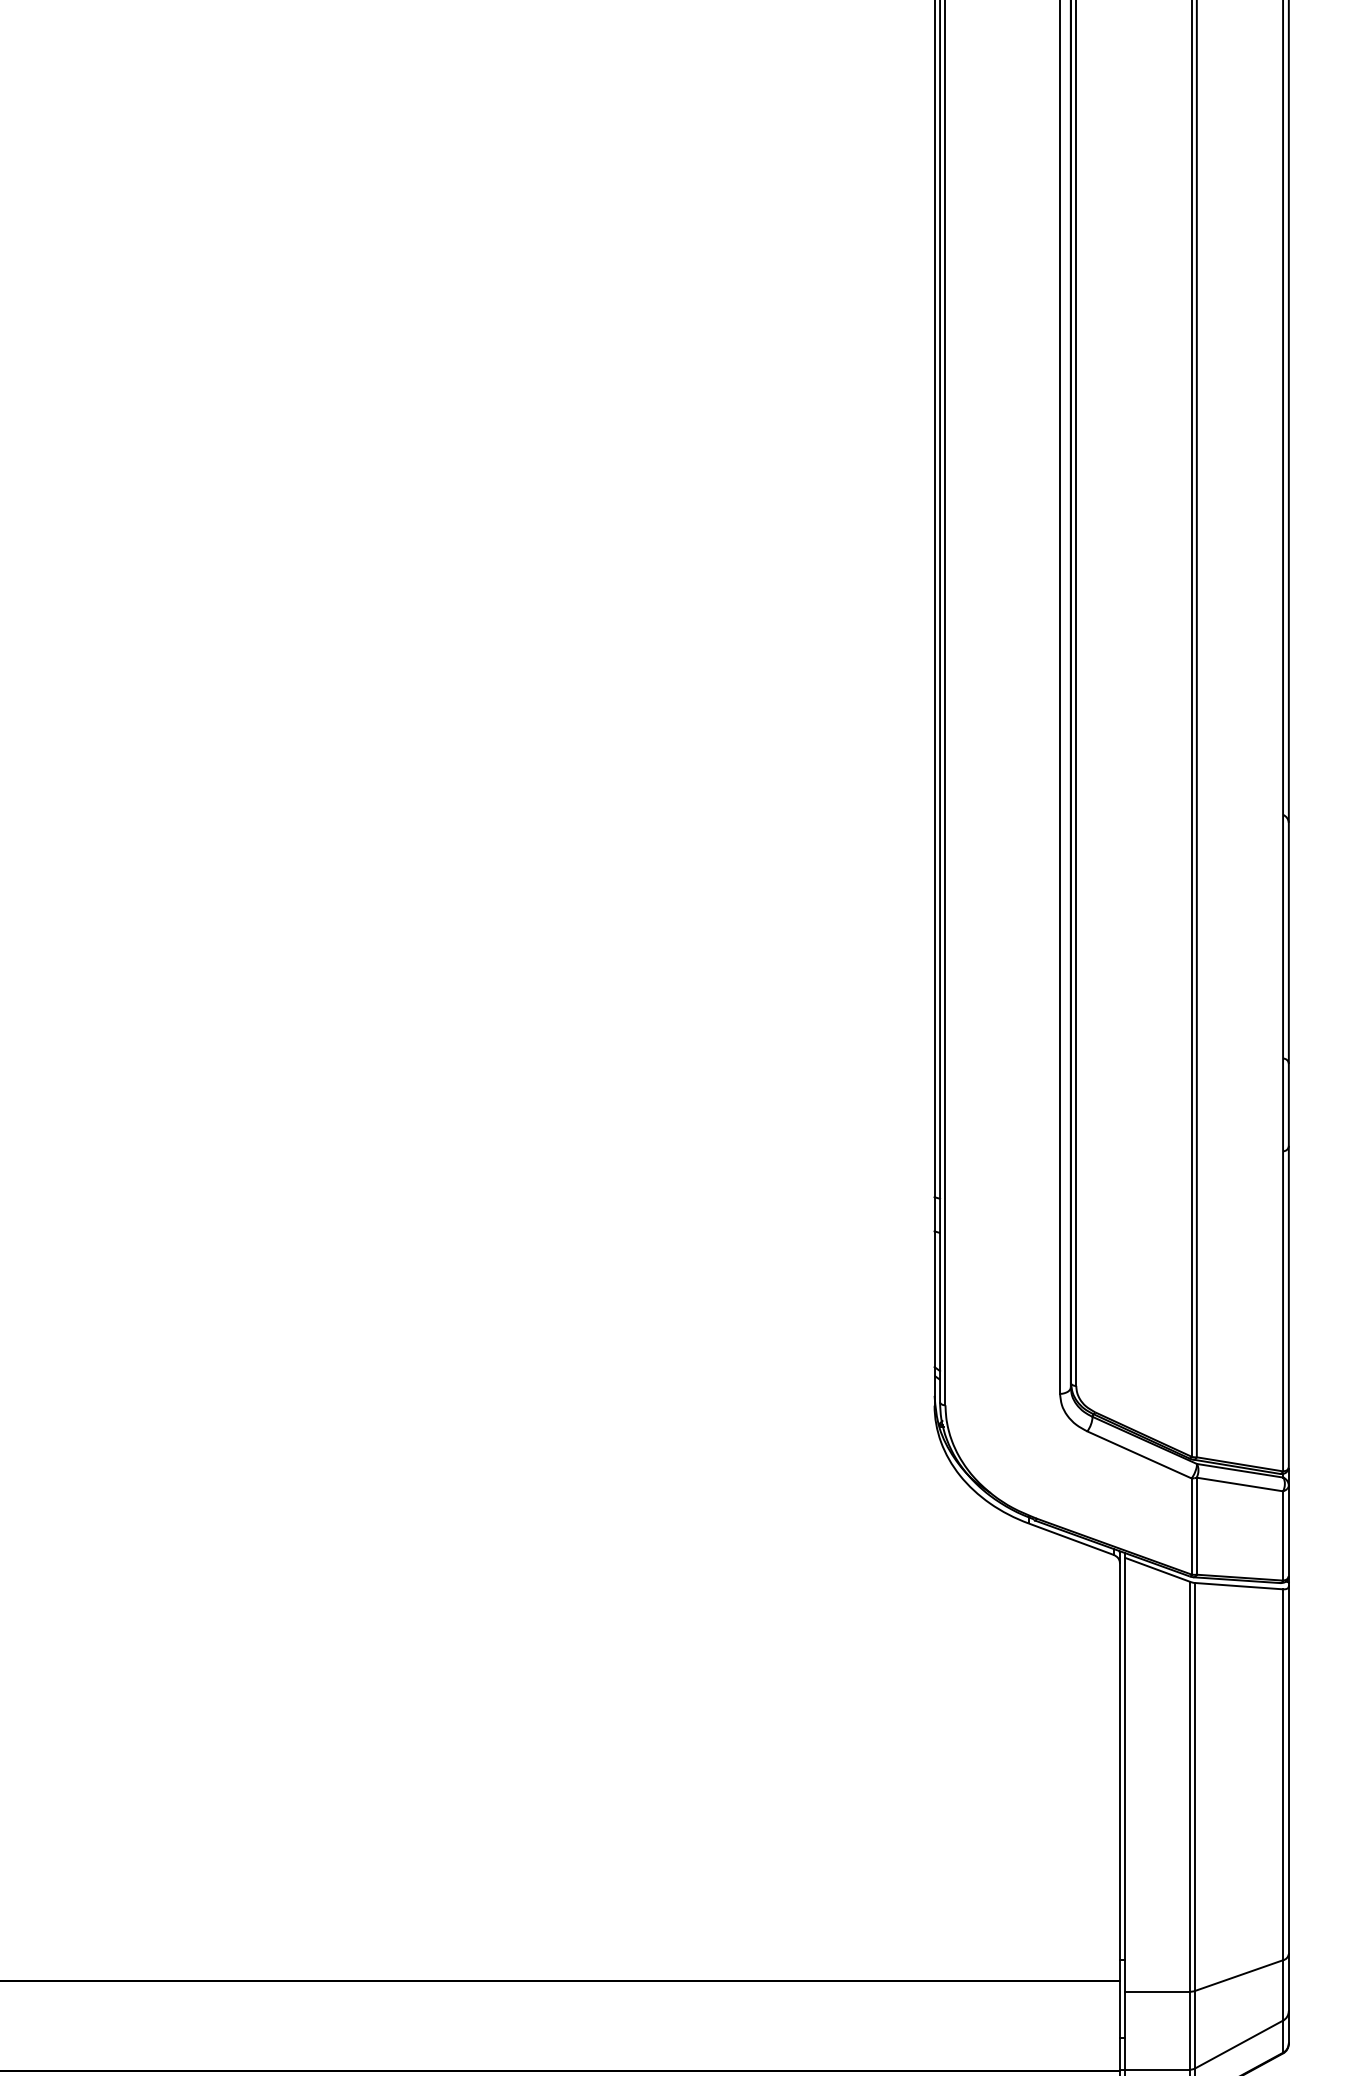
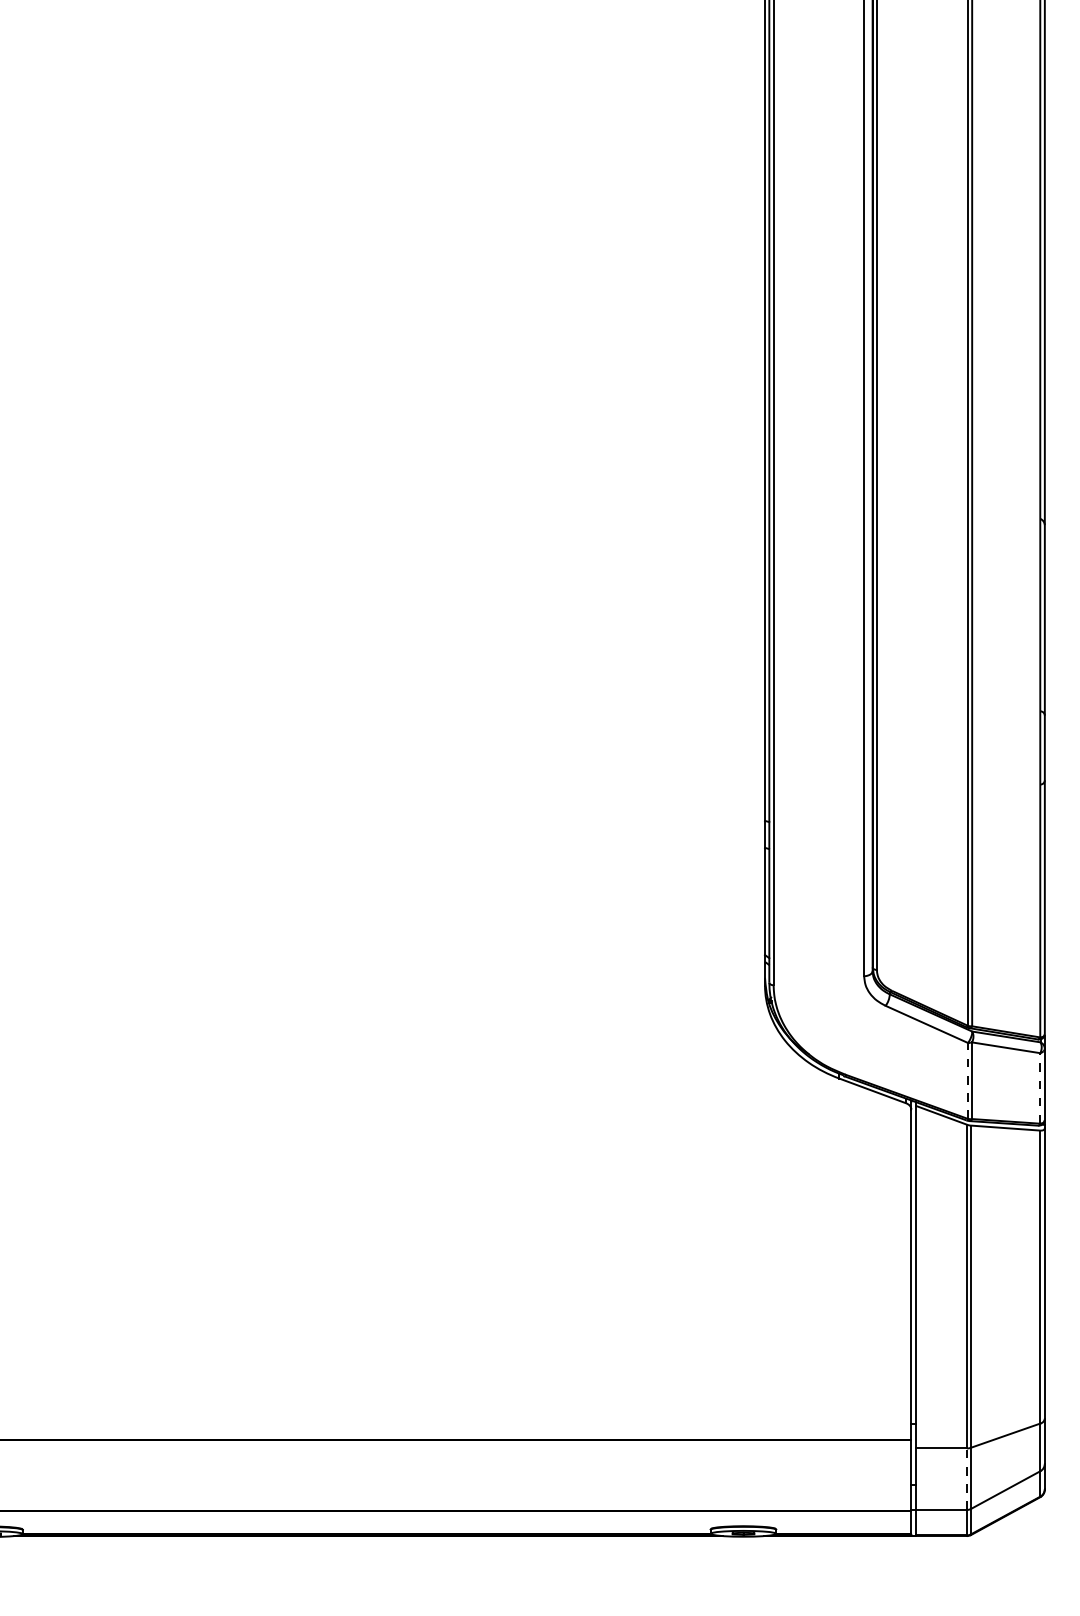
line: (1191, 1526) -> (967, 1080), solid -> dashed
line: (1283, 1535) -> (1040, 1088), solid -> dashed
line: (1190, 2030) -> (967, 1479), solid -> dashed

